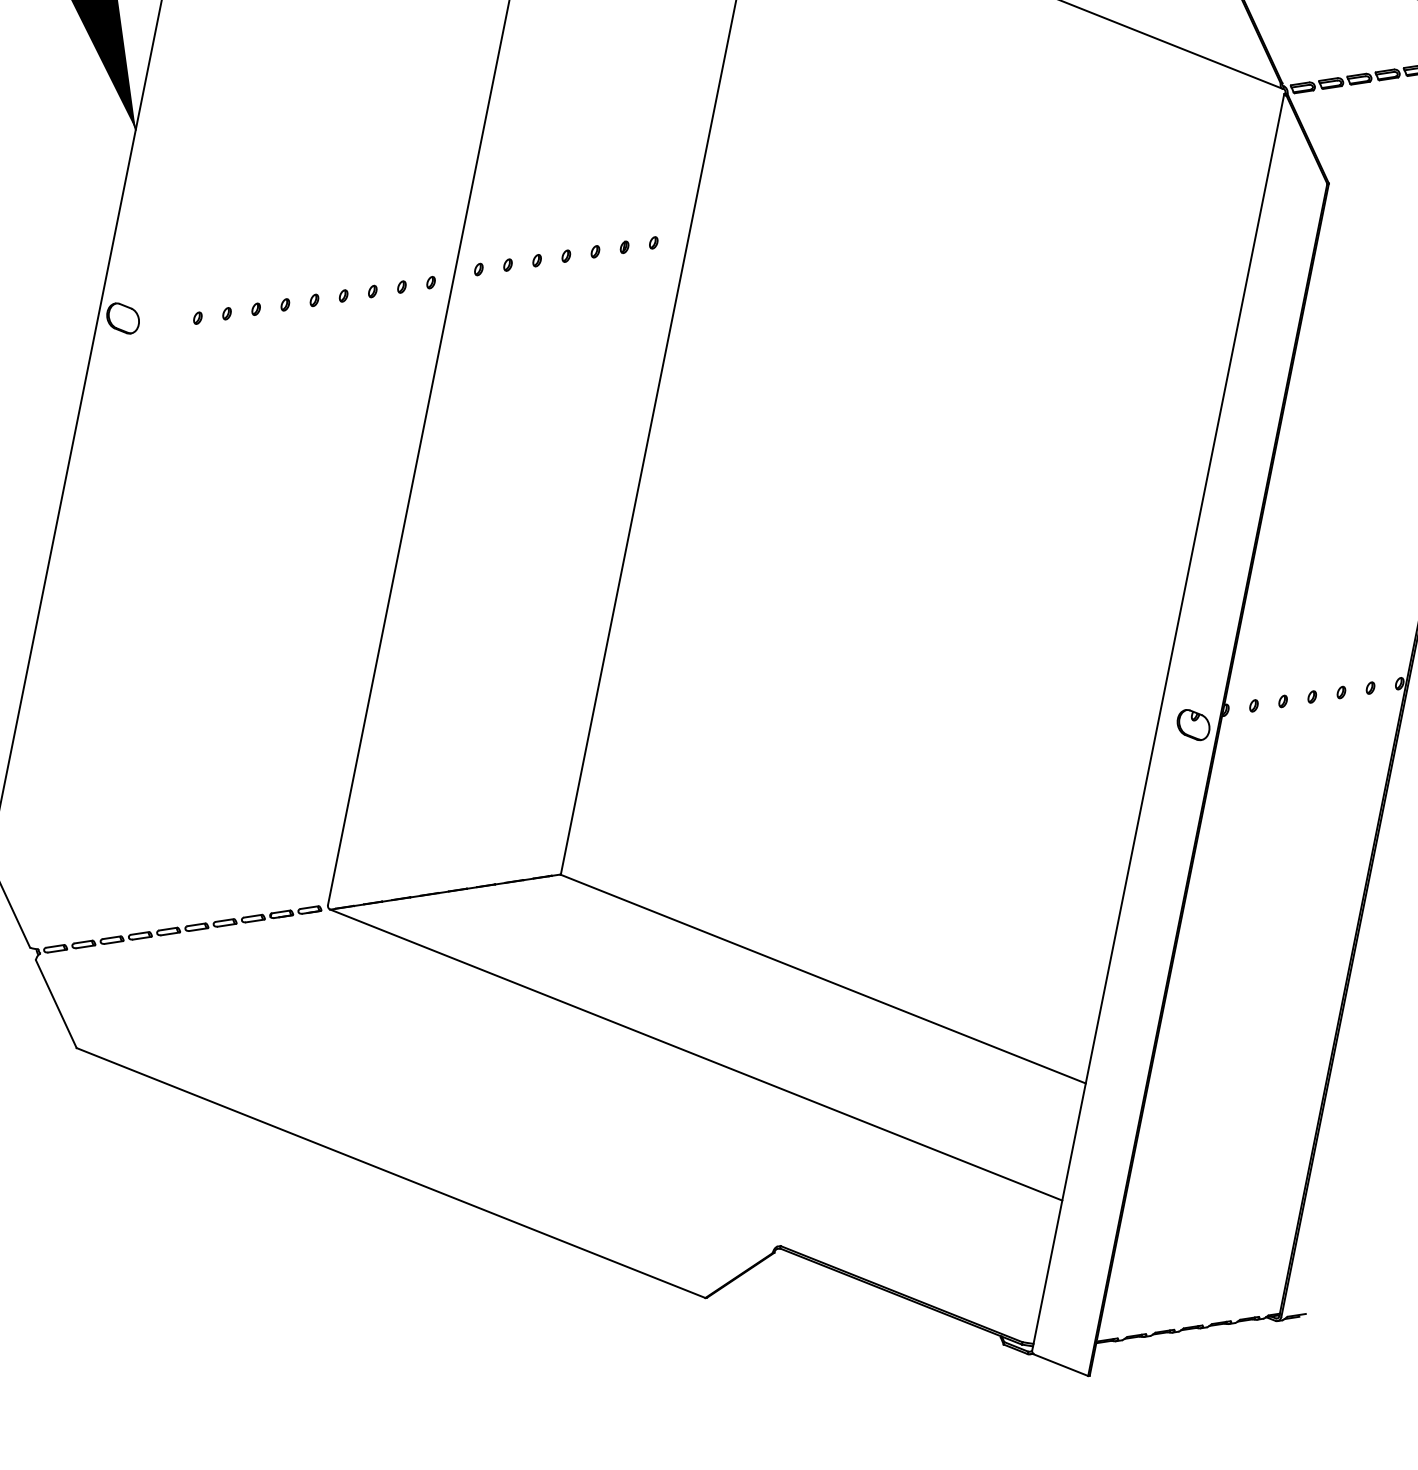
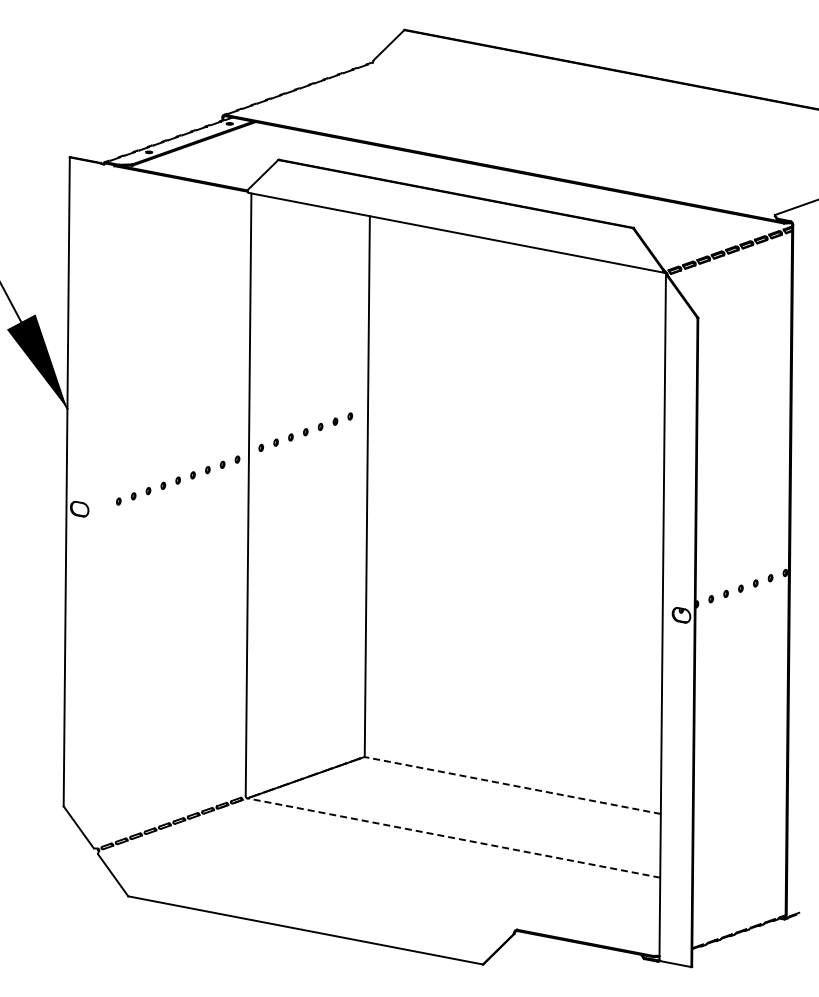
line: (822, 978) -> (512, 785), solid -> dashed
line: (695, 1053) -> (453, 837), solid -> dashed

